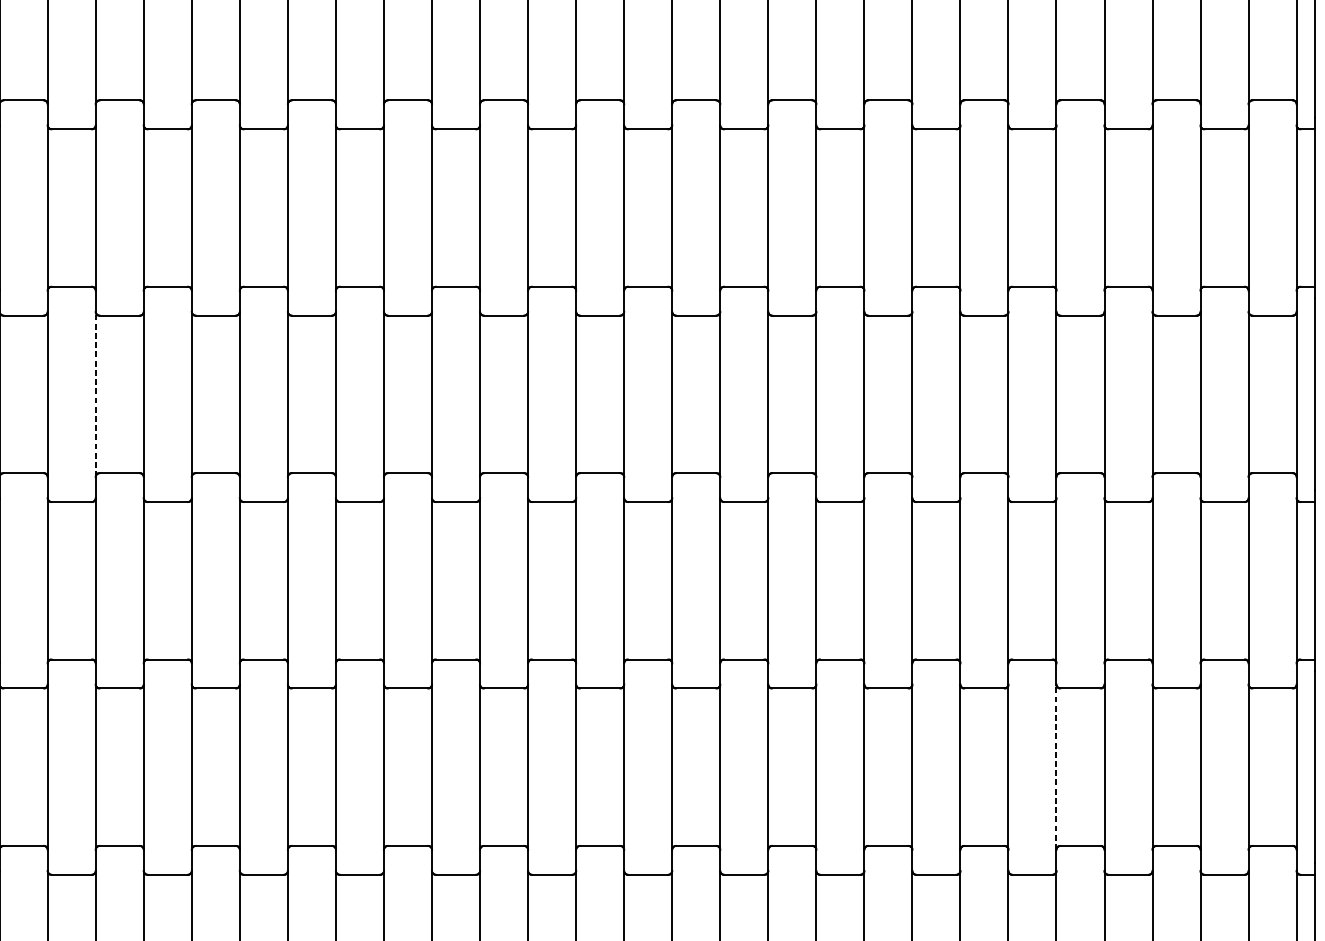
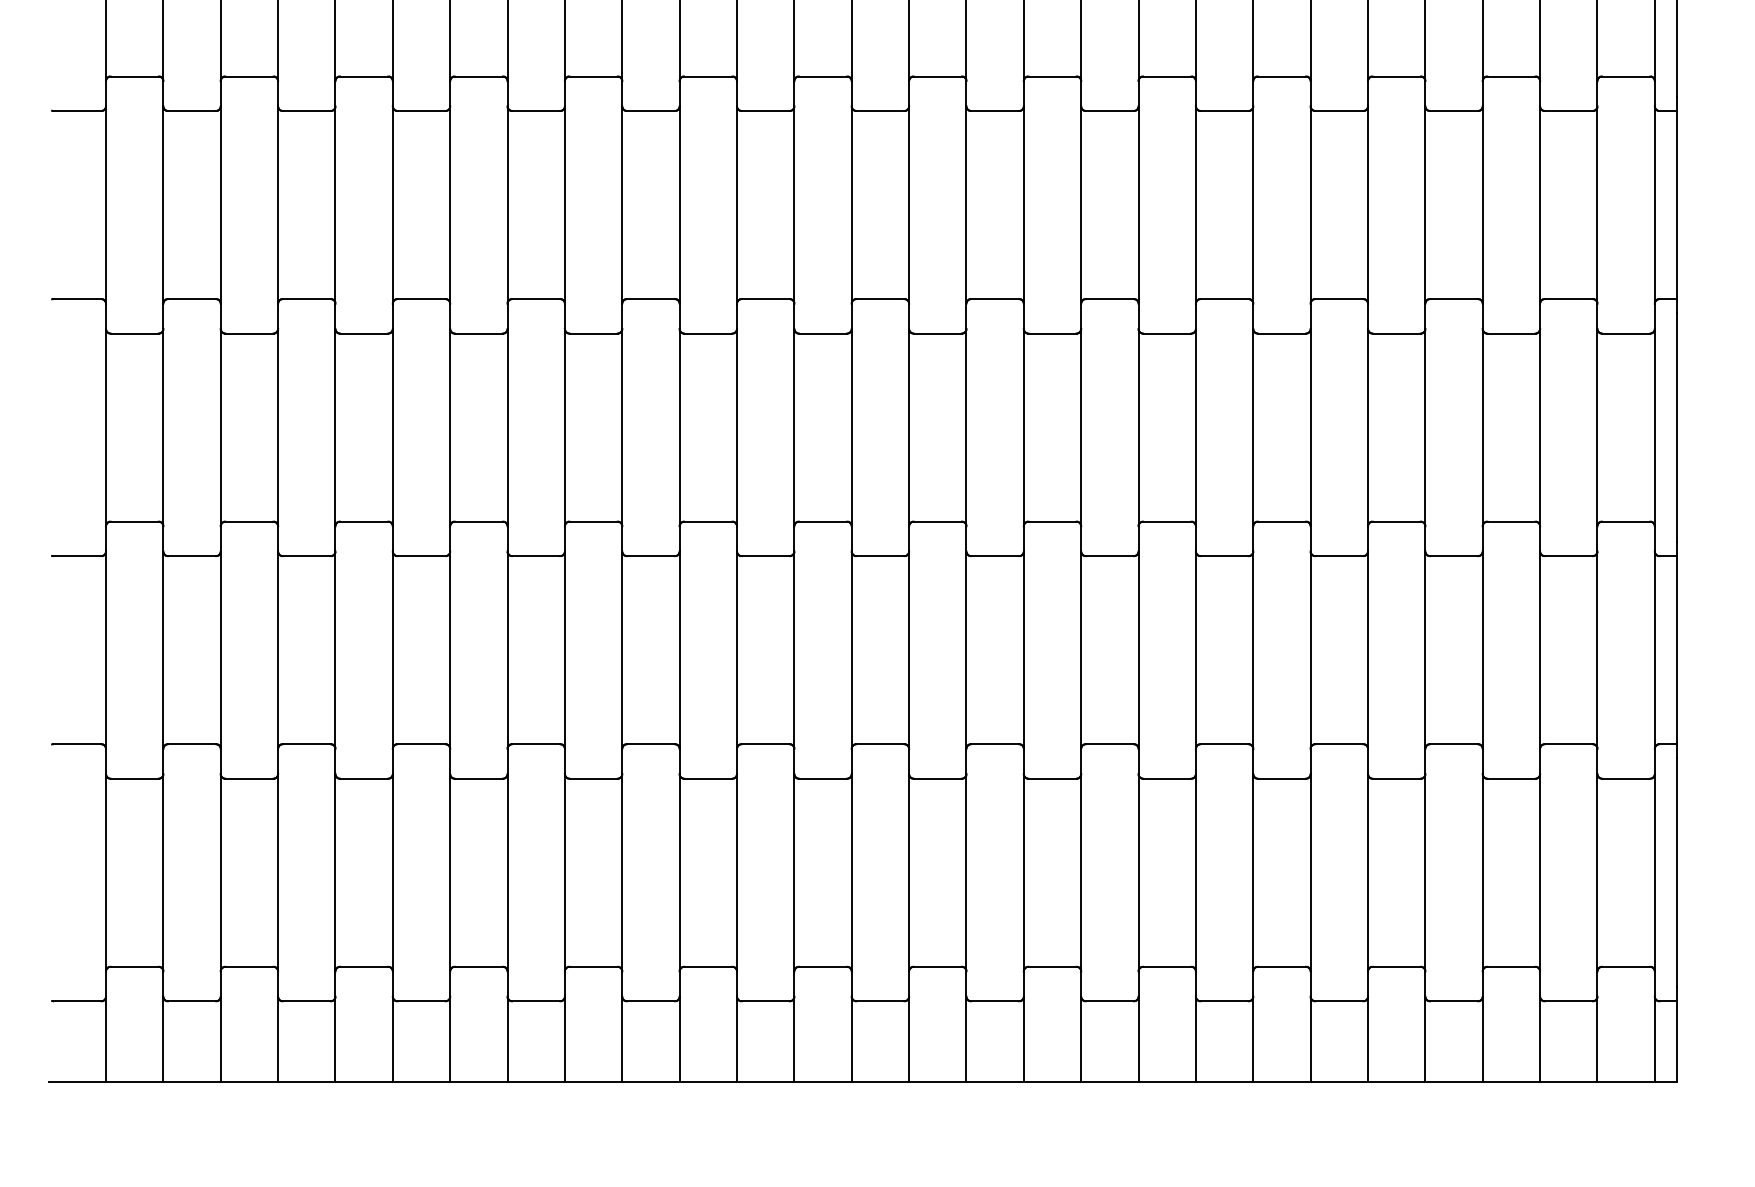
line: (95, 394) -> (220, 427), dashed -> solid
line: (1056, 766) -> (1368, 872), dashed -> solid

